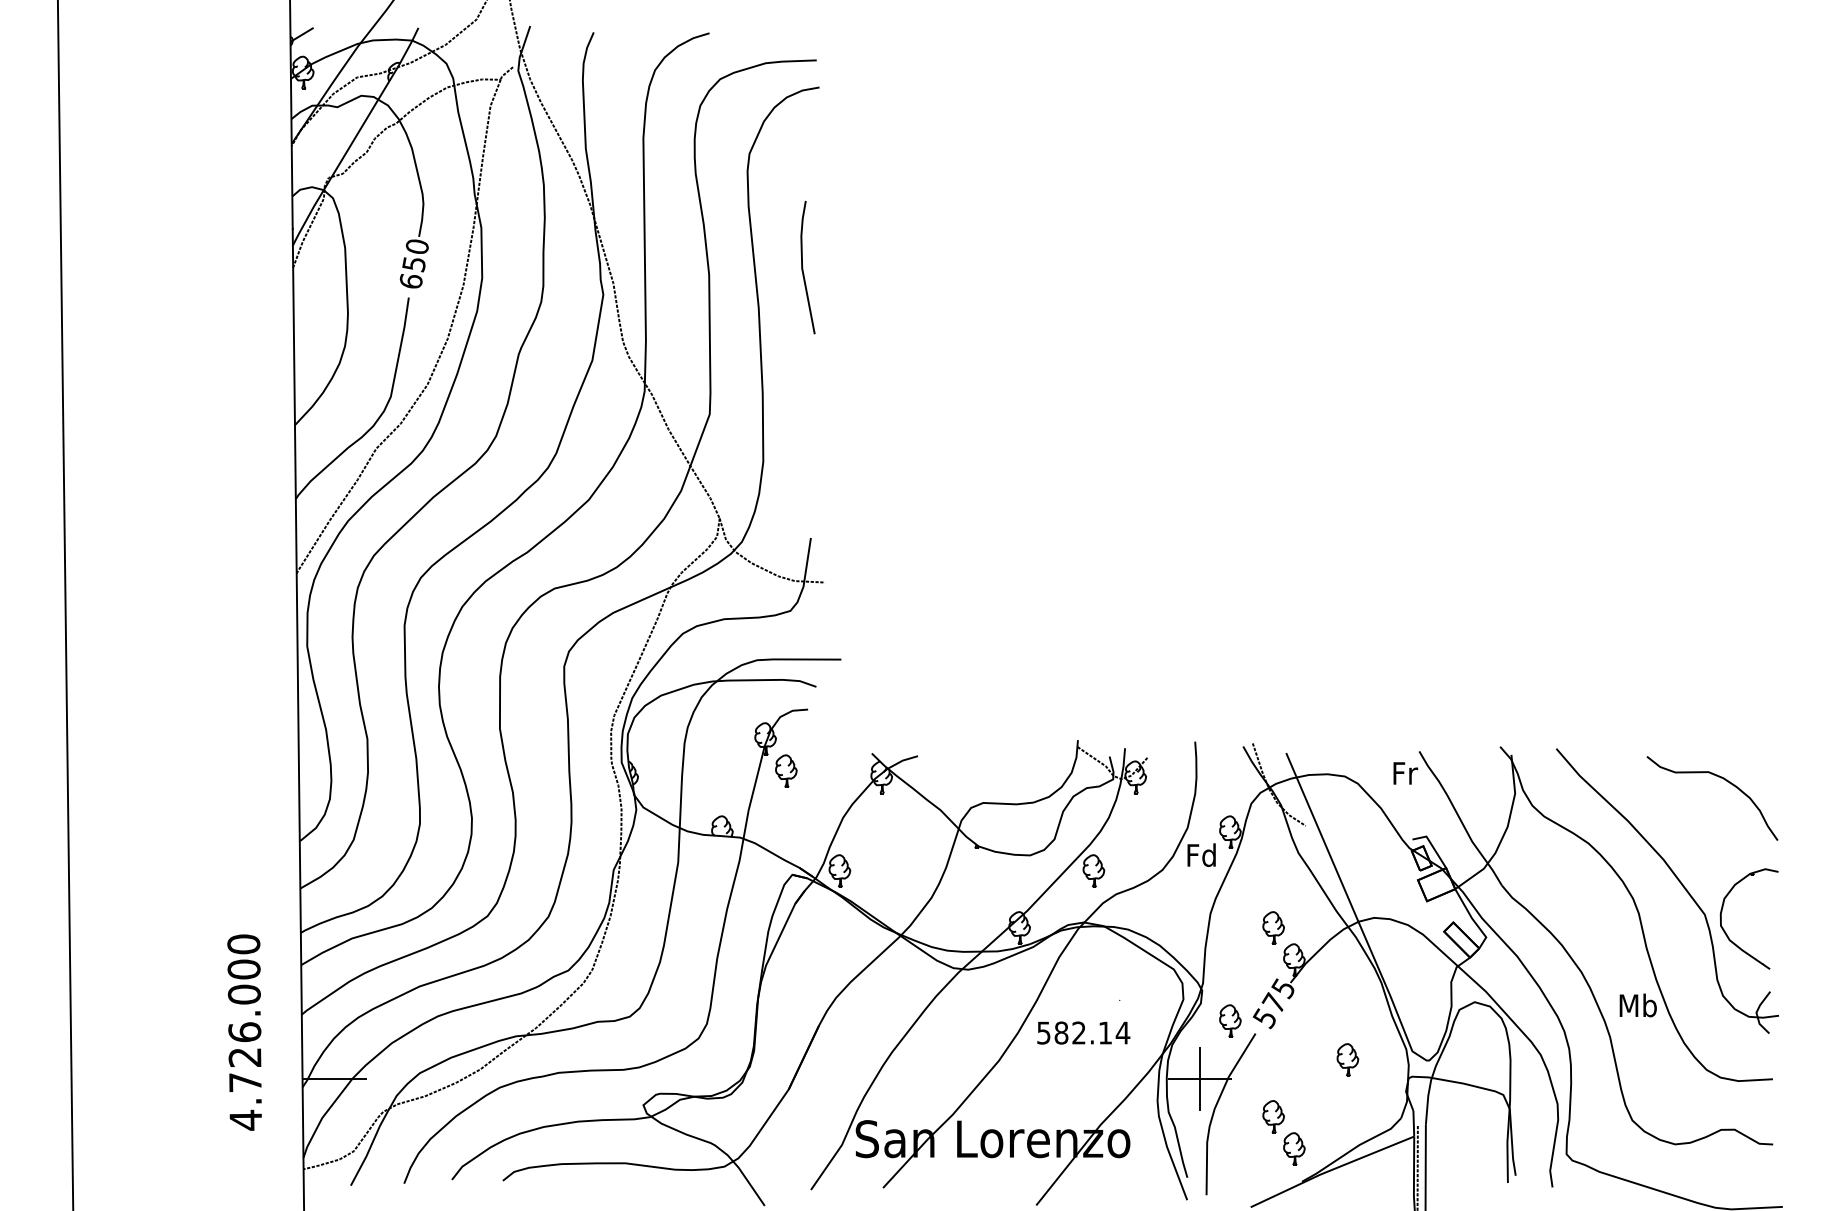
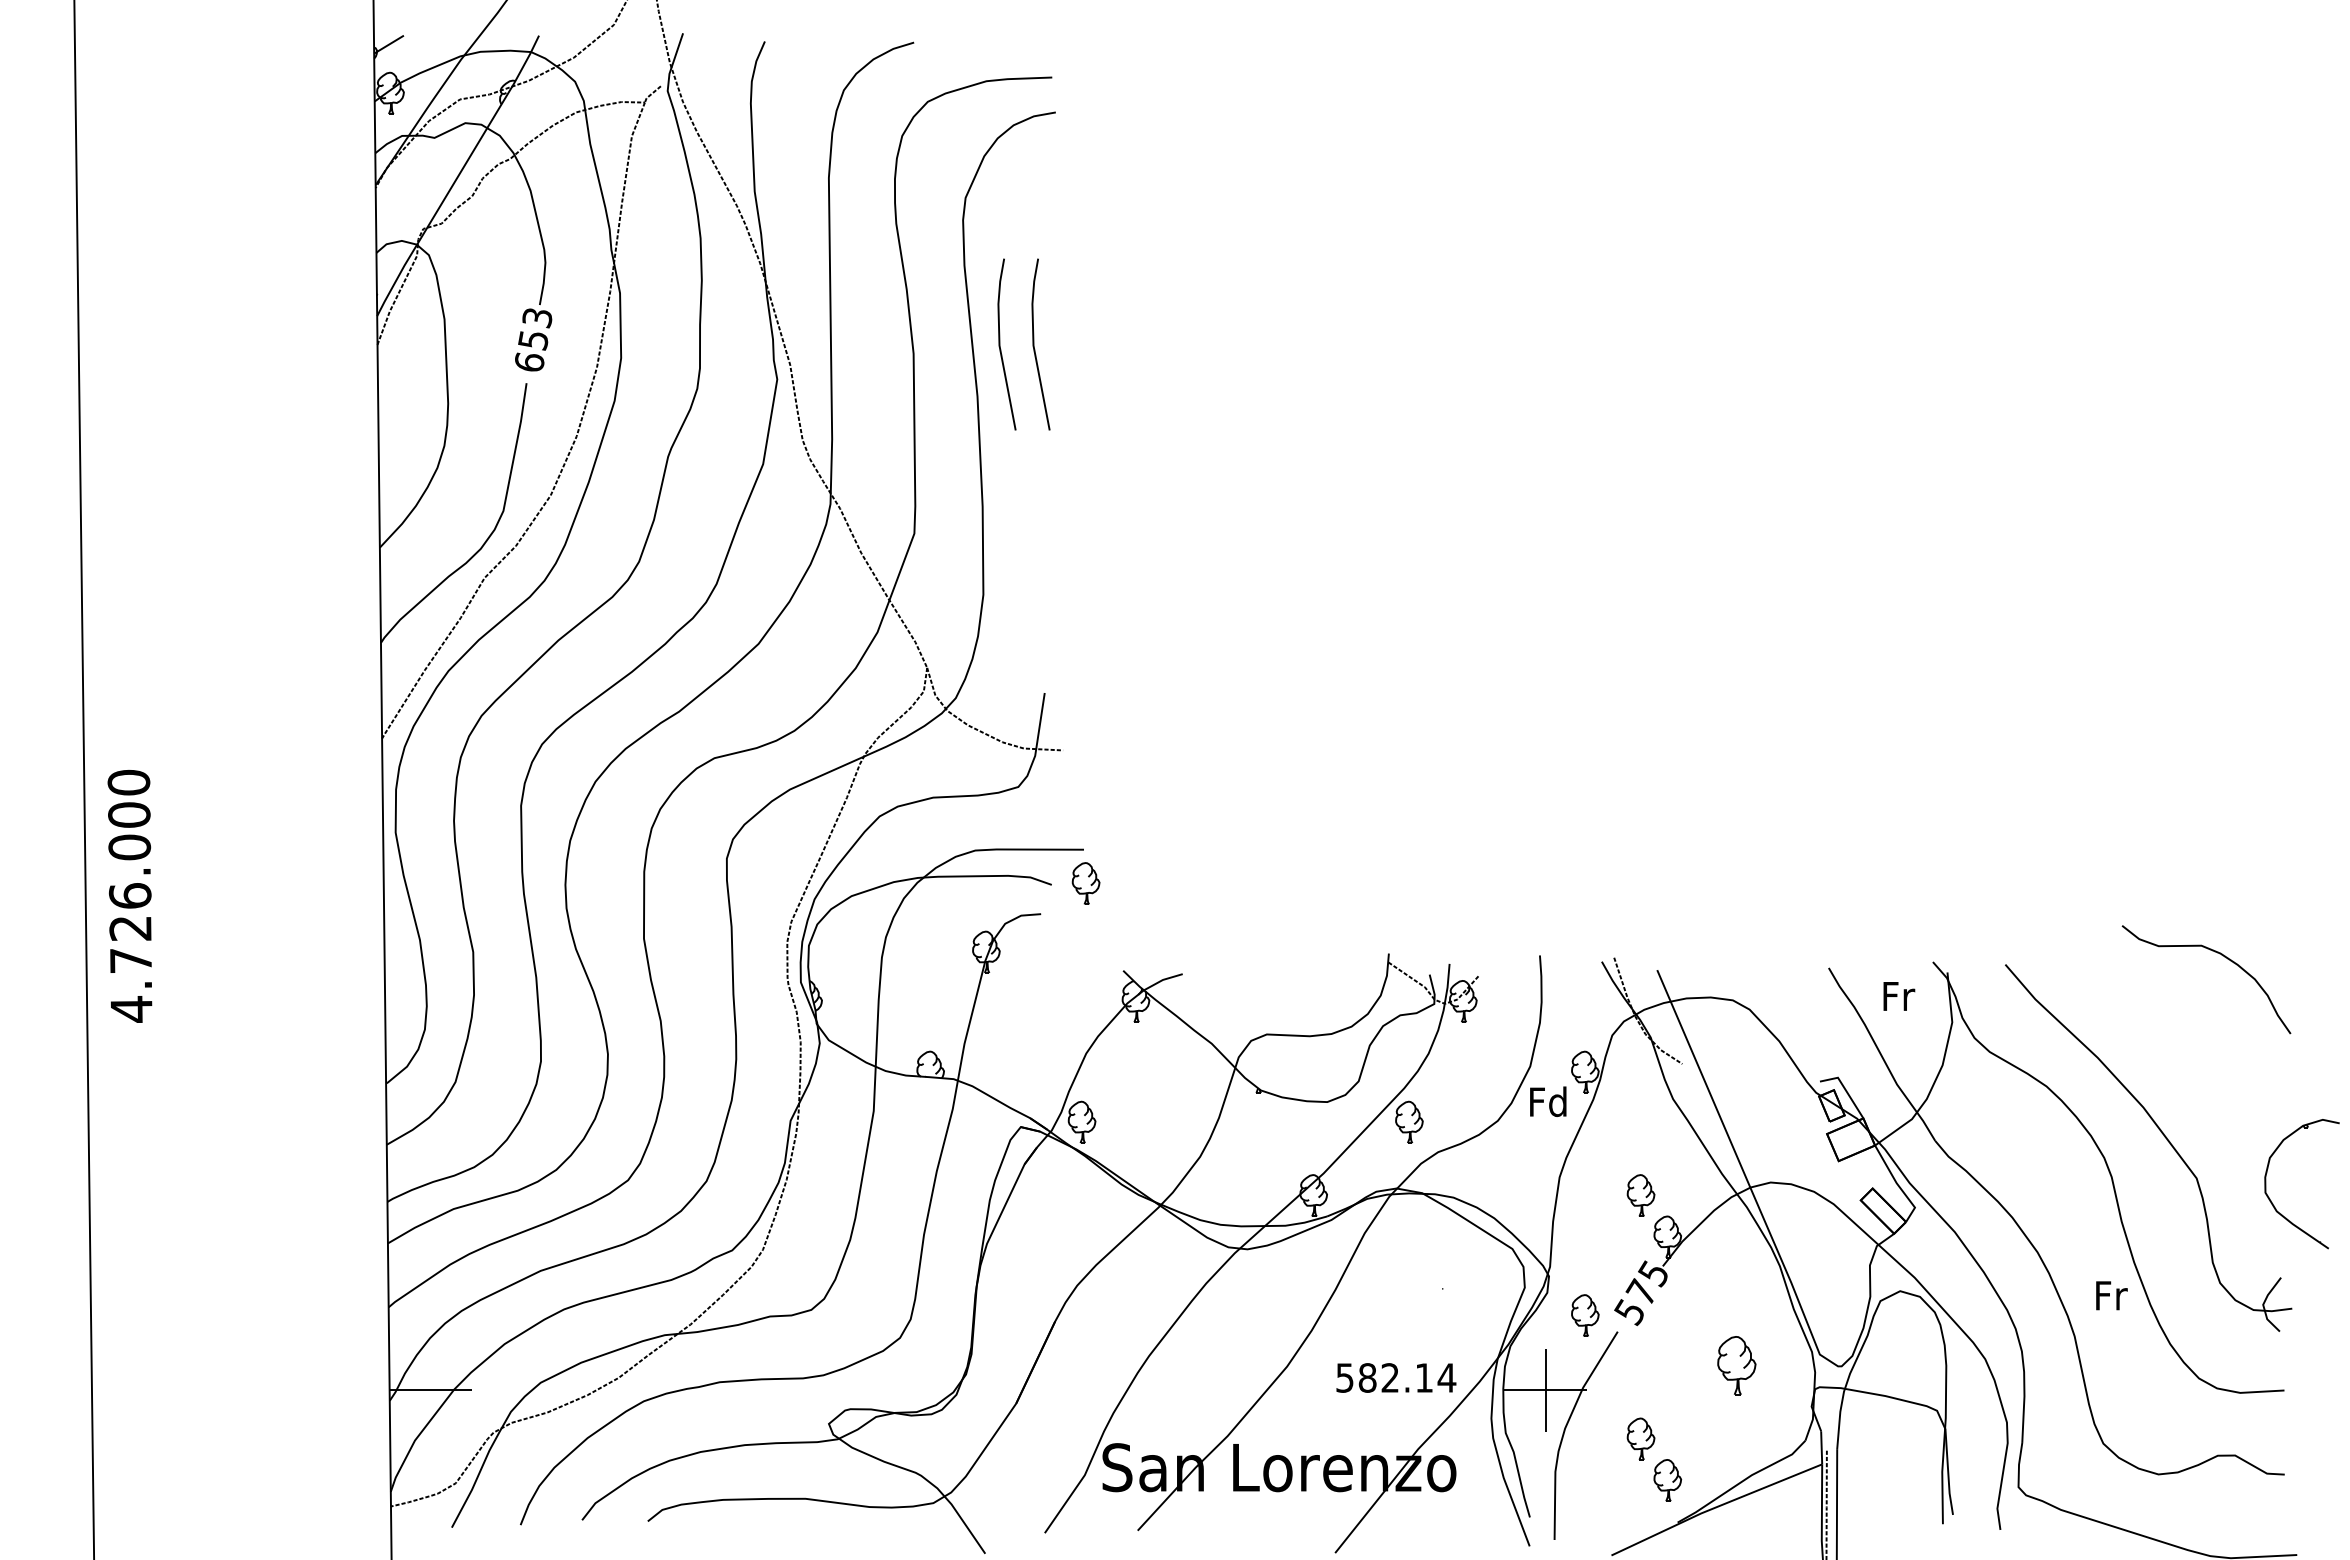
text: (417, 247) -> (537, 318), 650 -> 653
line: (776, 267) -> (1000, 344), added
part: (785, 771) -> (1085, 883), moved
text: (1405, 773) -> (1899, 996), moved
curve: (1718, 777) -> (2214, 952), moved
part: (1727, 934) -> (2273, 1203), moved
text: (1637, 1005) -> (2110, 1295), Mb -> Fr
text: (244, 1032) -> (129, 896), moved
text: (1083, 1032) -> (1396, 1377), moved
part: (1347, 1059) -> (1736, 1365), size x1.4

